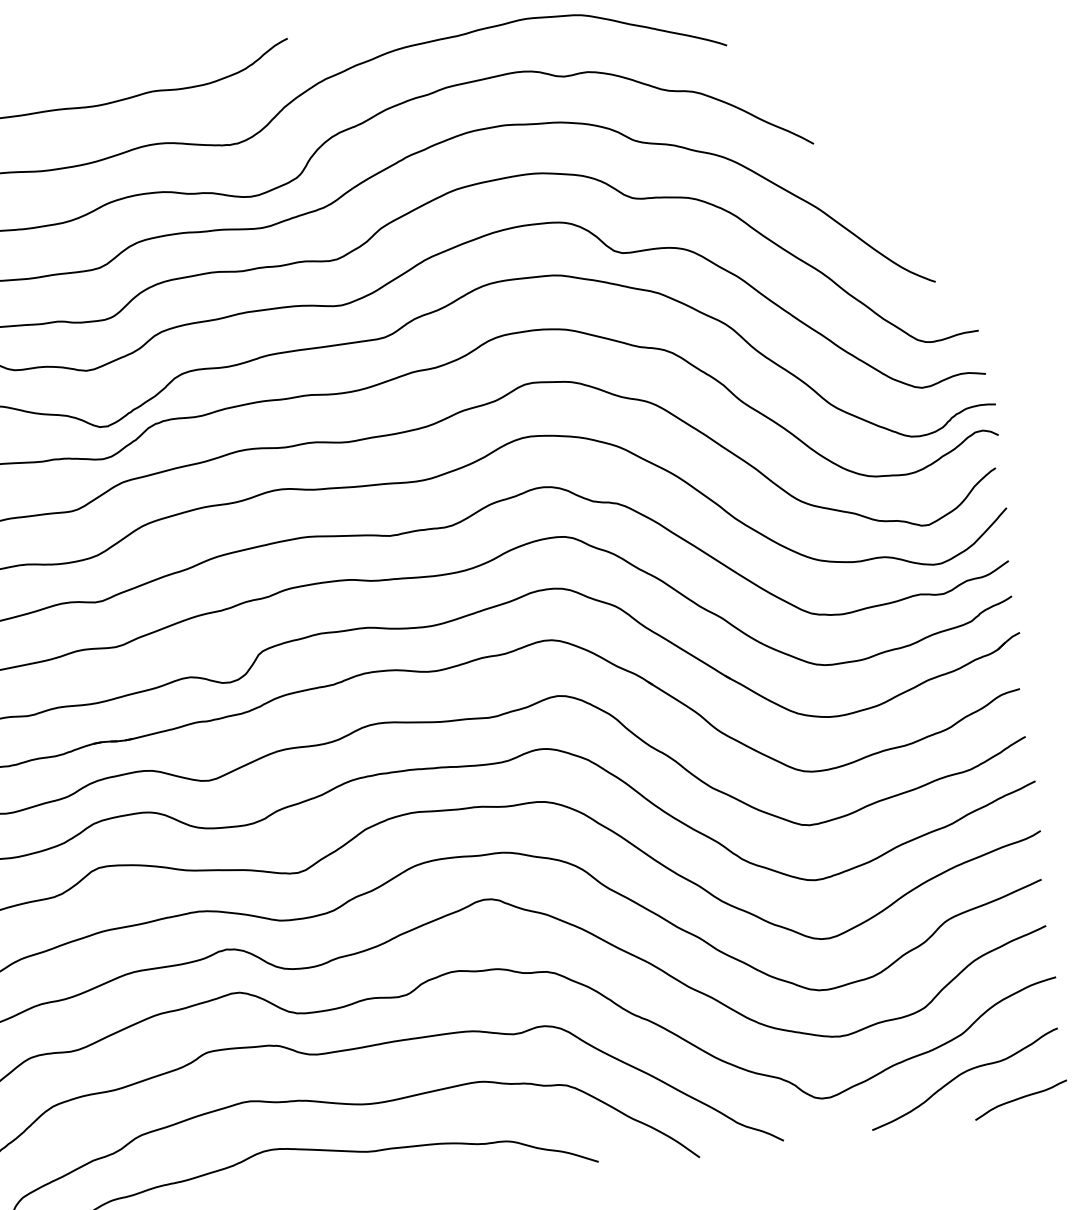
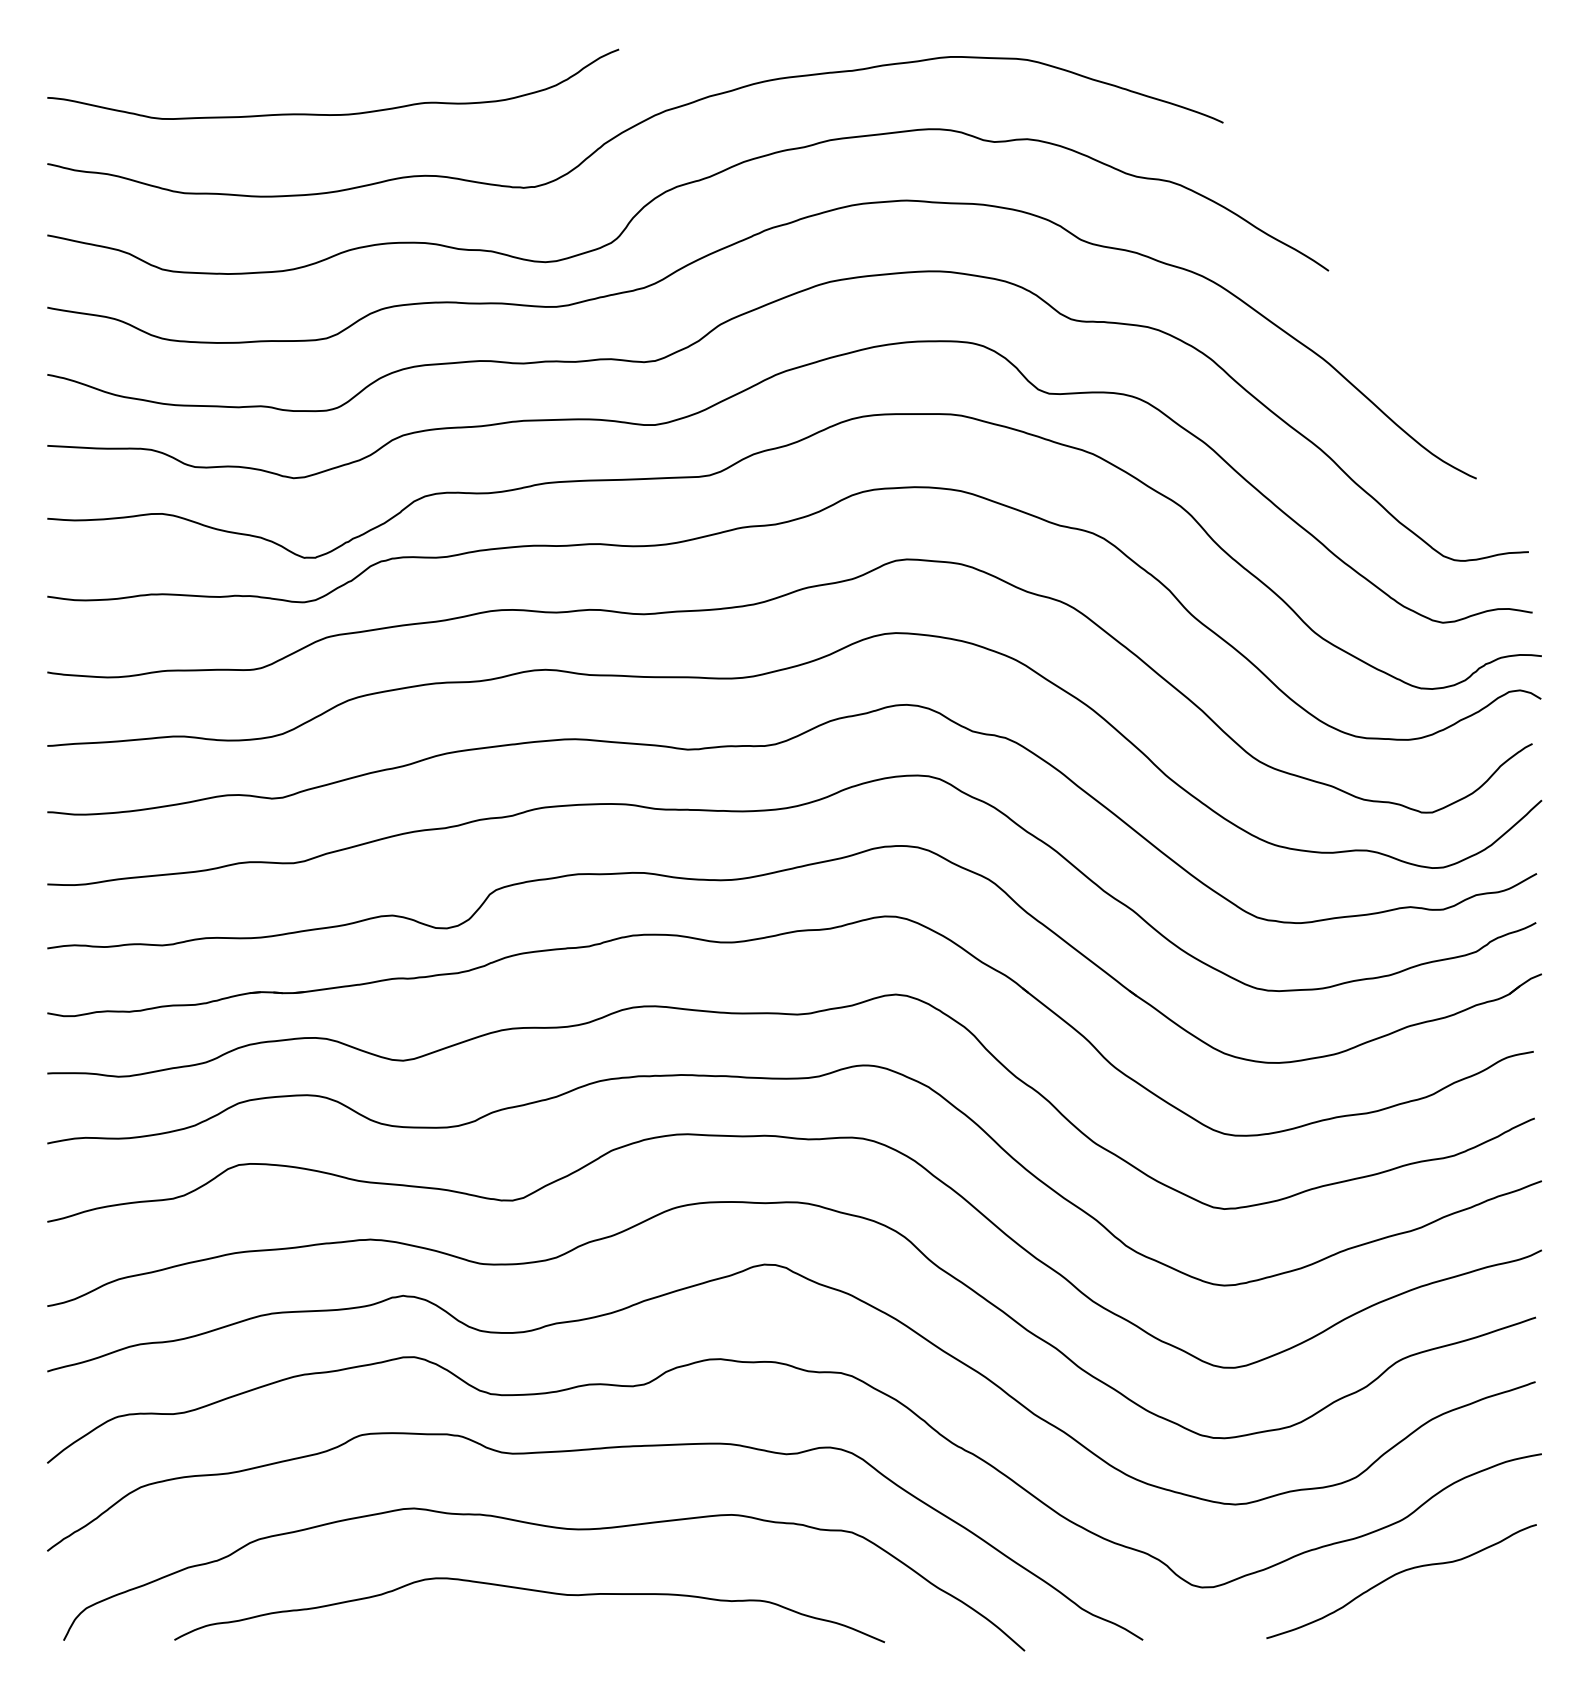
curve: (1020, 1098) -> (1475, 1616), removed

